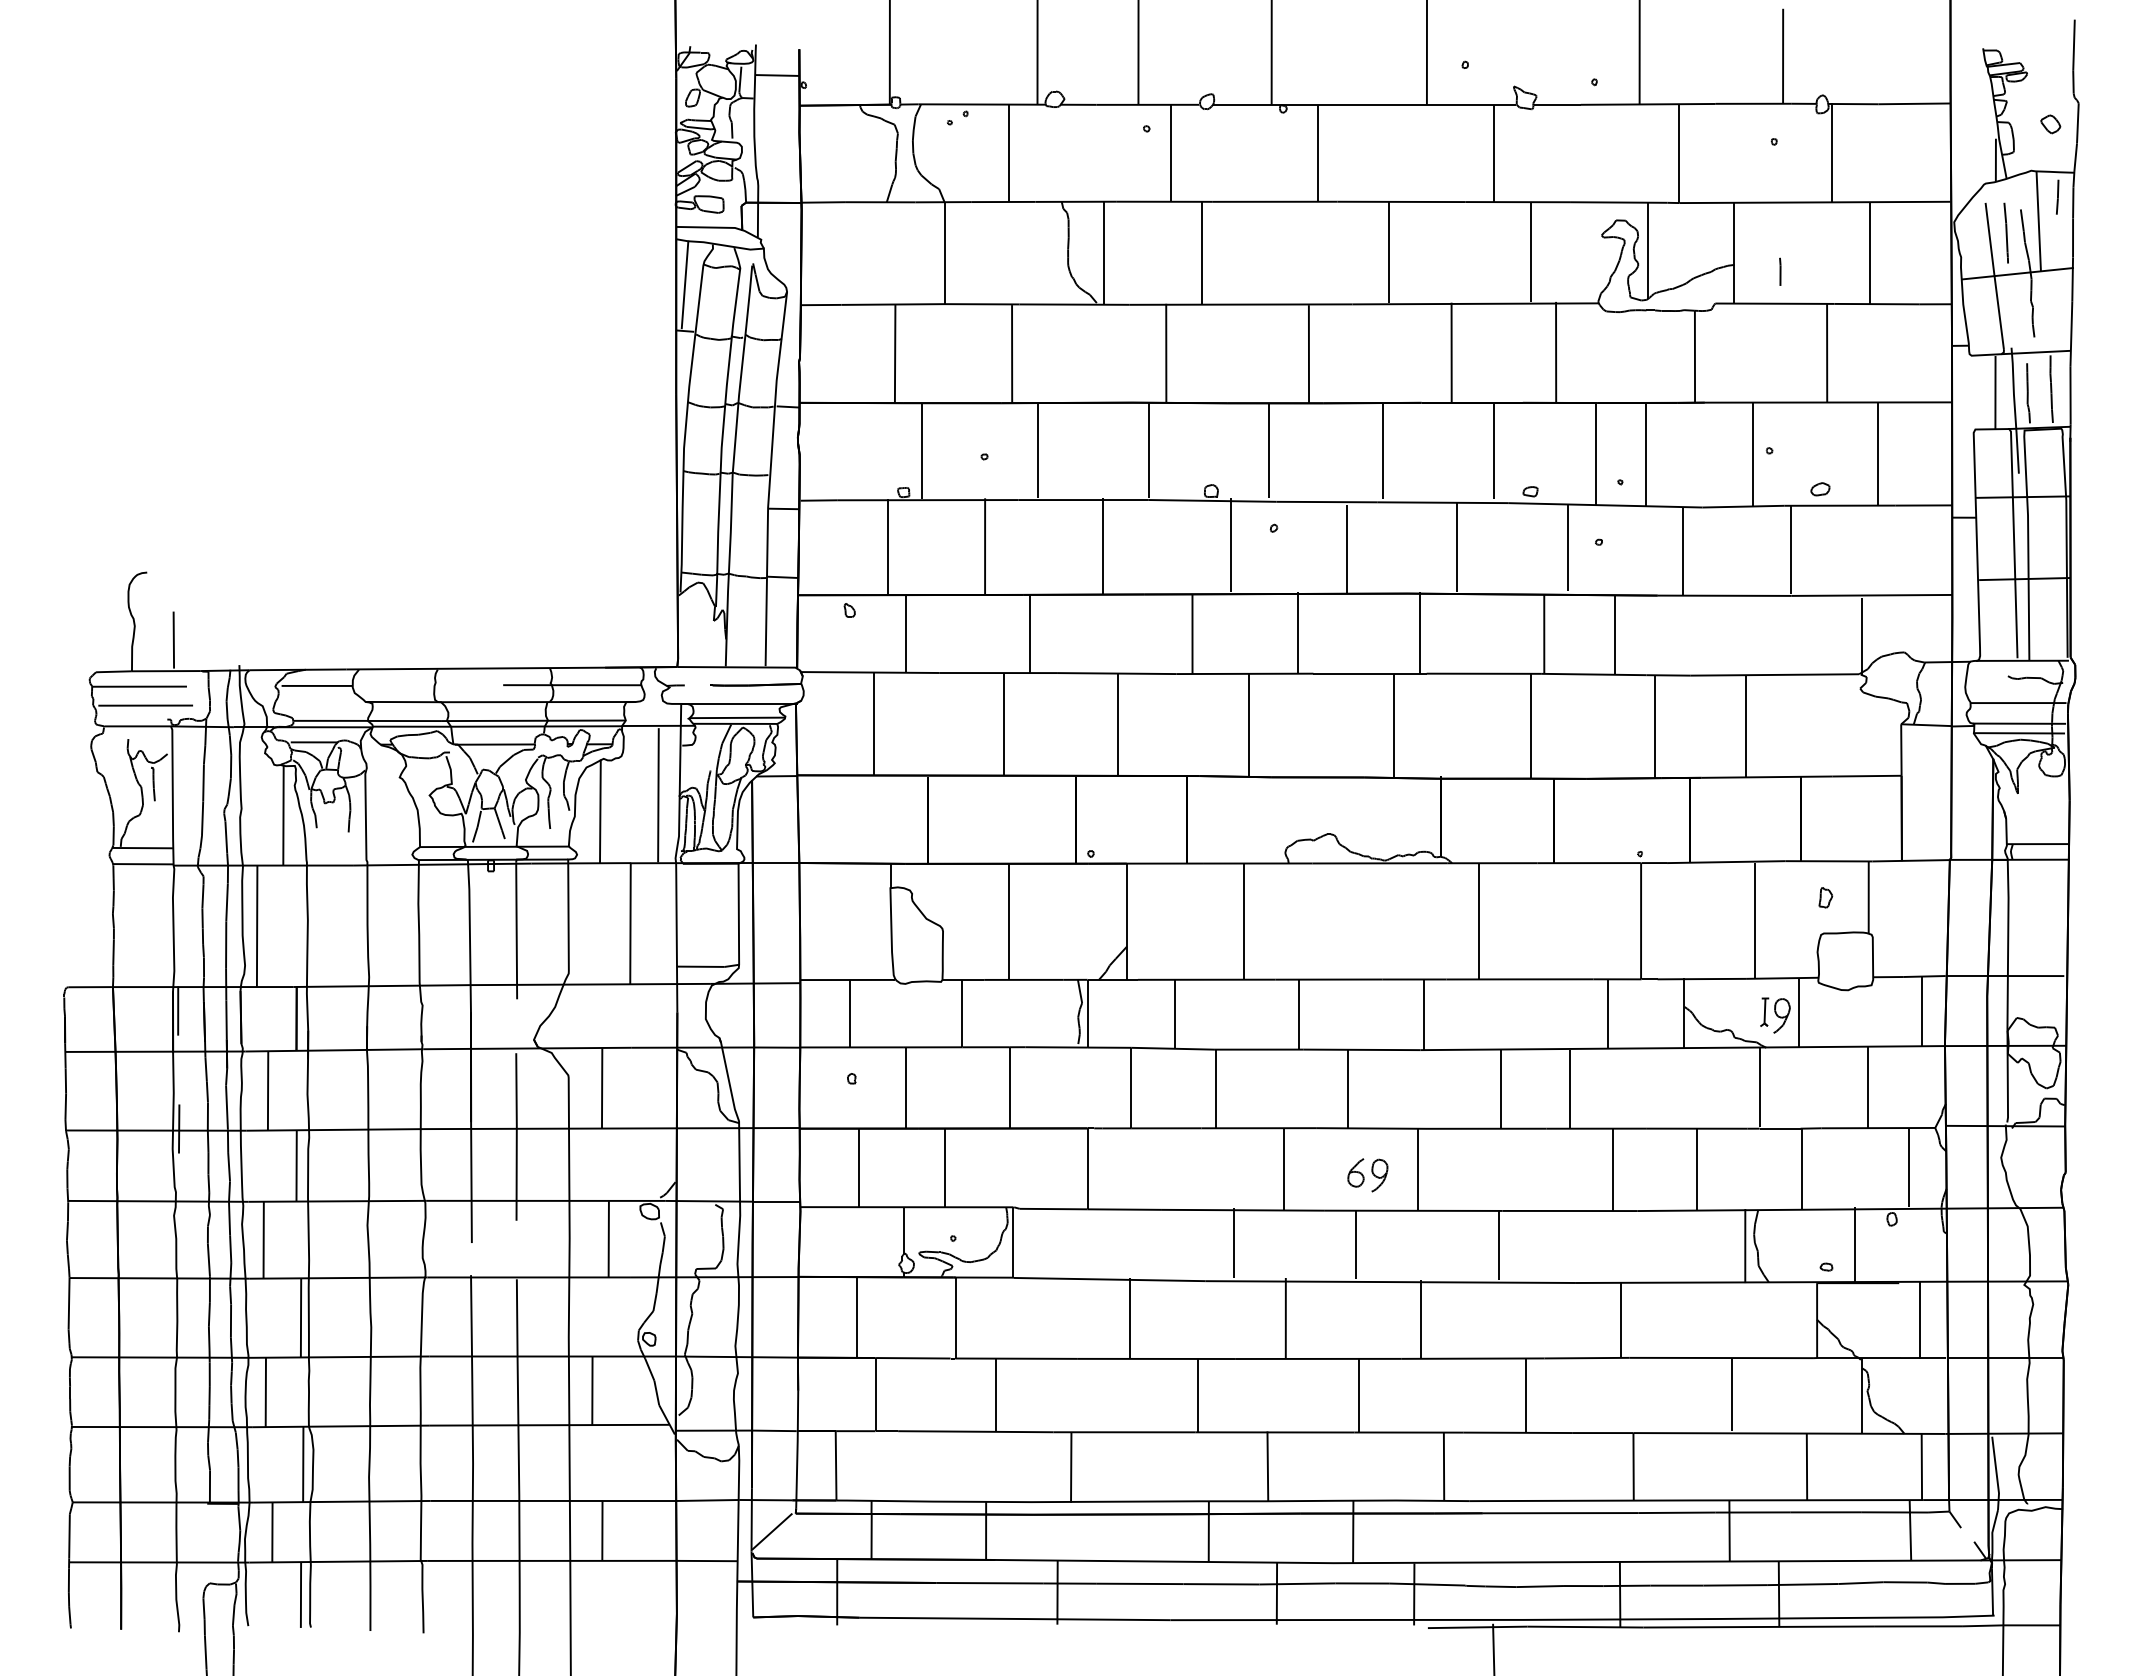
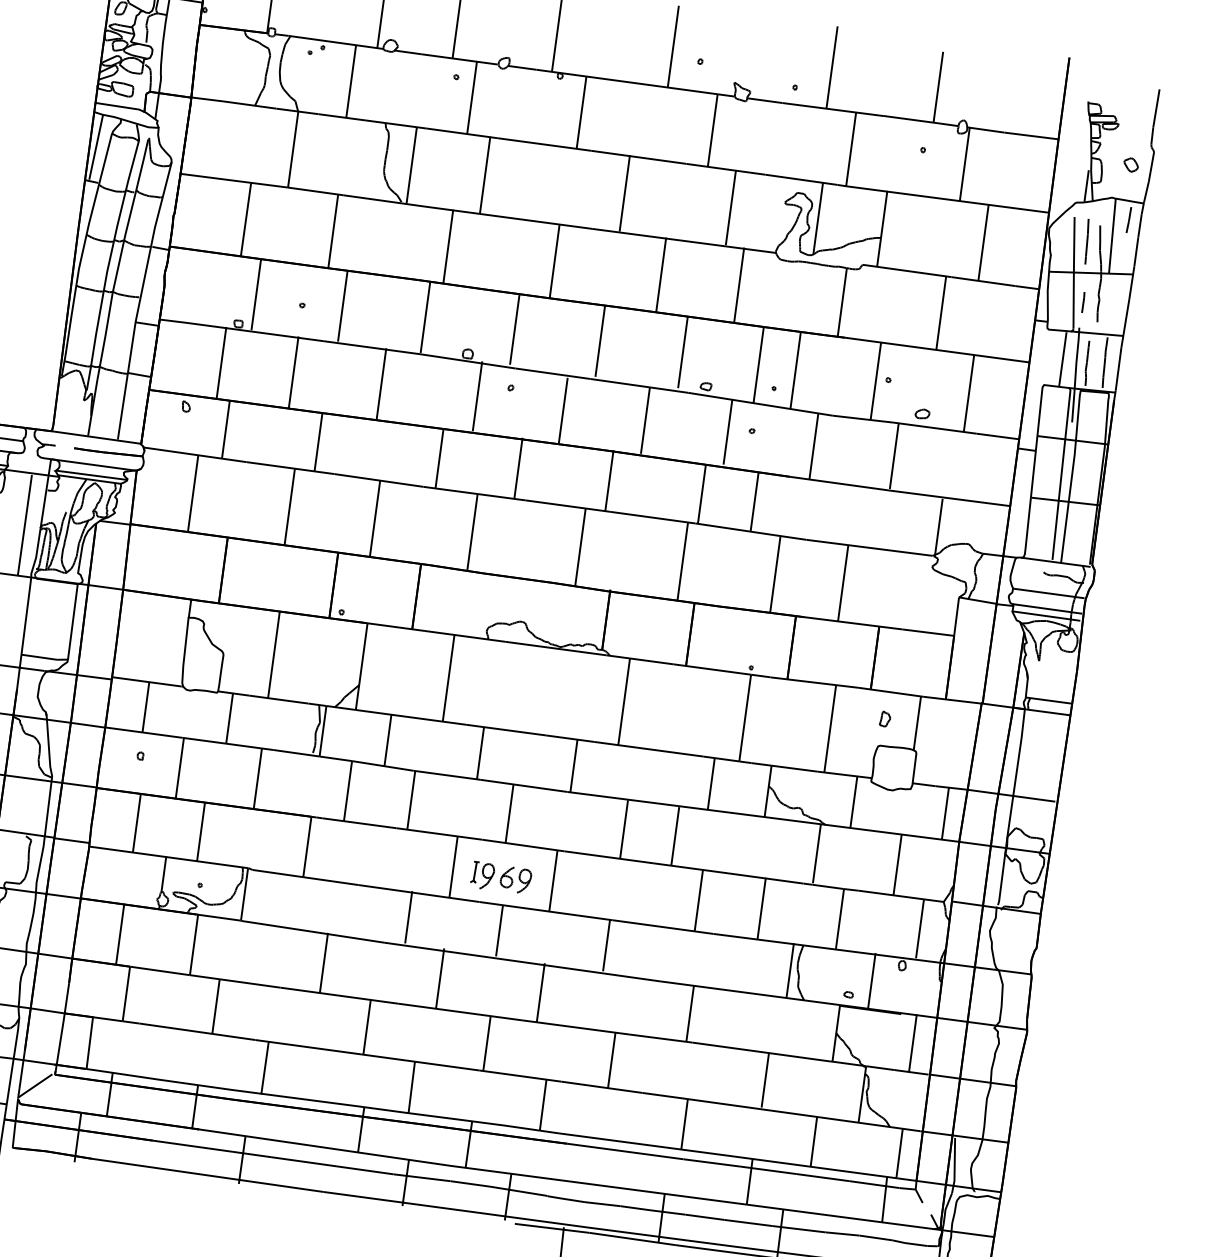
line: (1780, 271) -> (1083, 302), moved
part: (1775, 1015) -> (482, 875), moved

